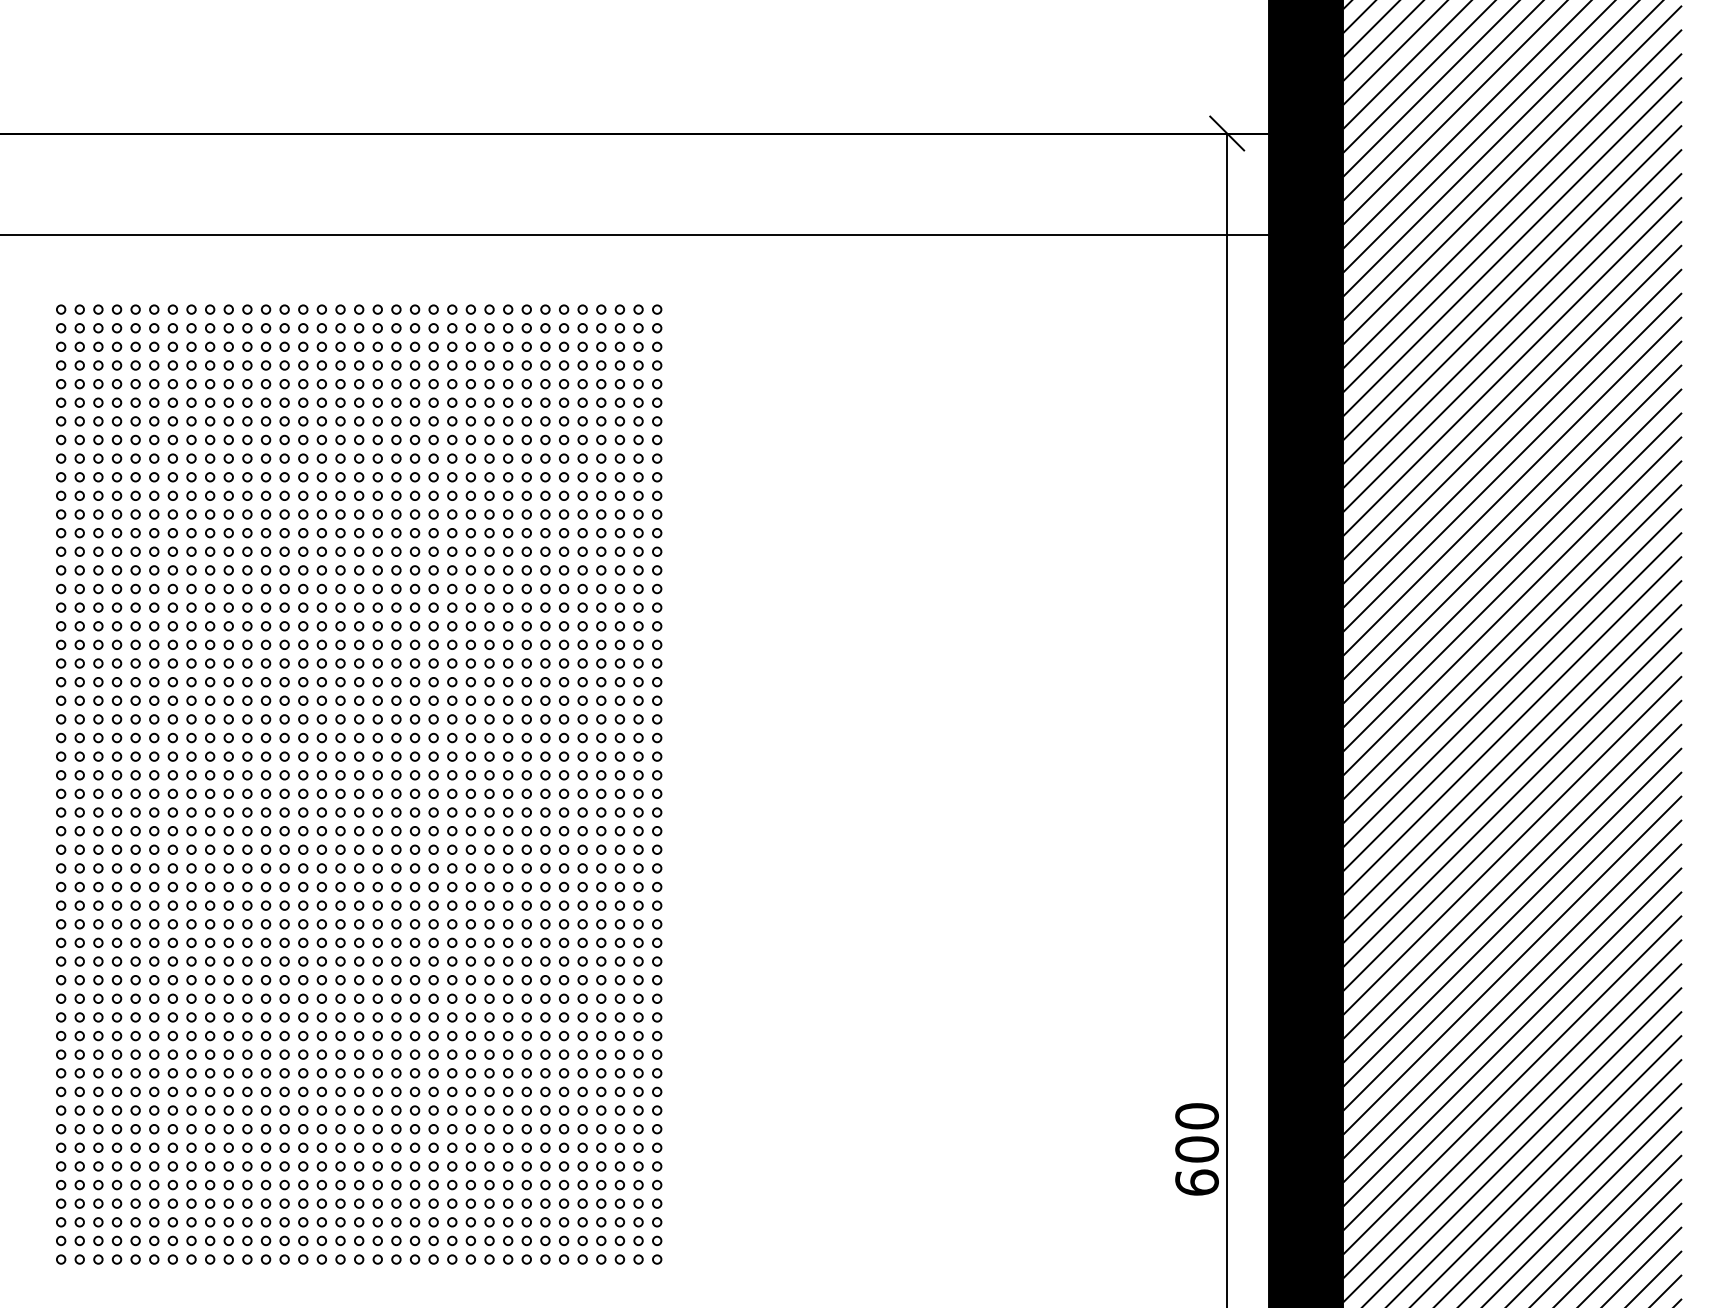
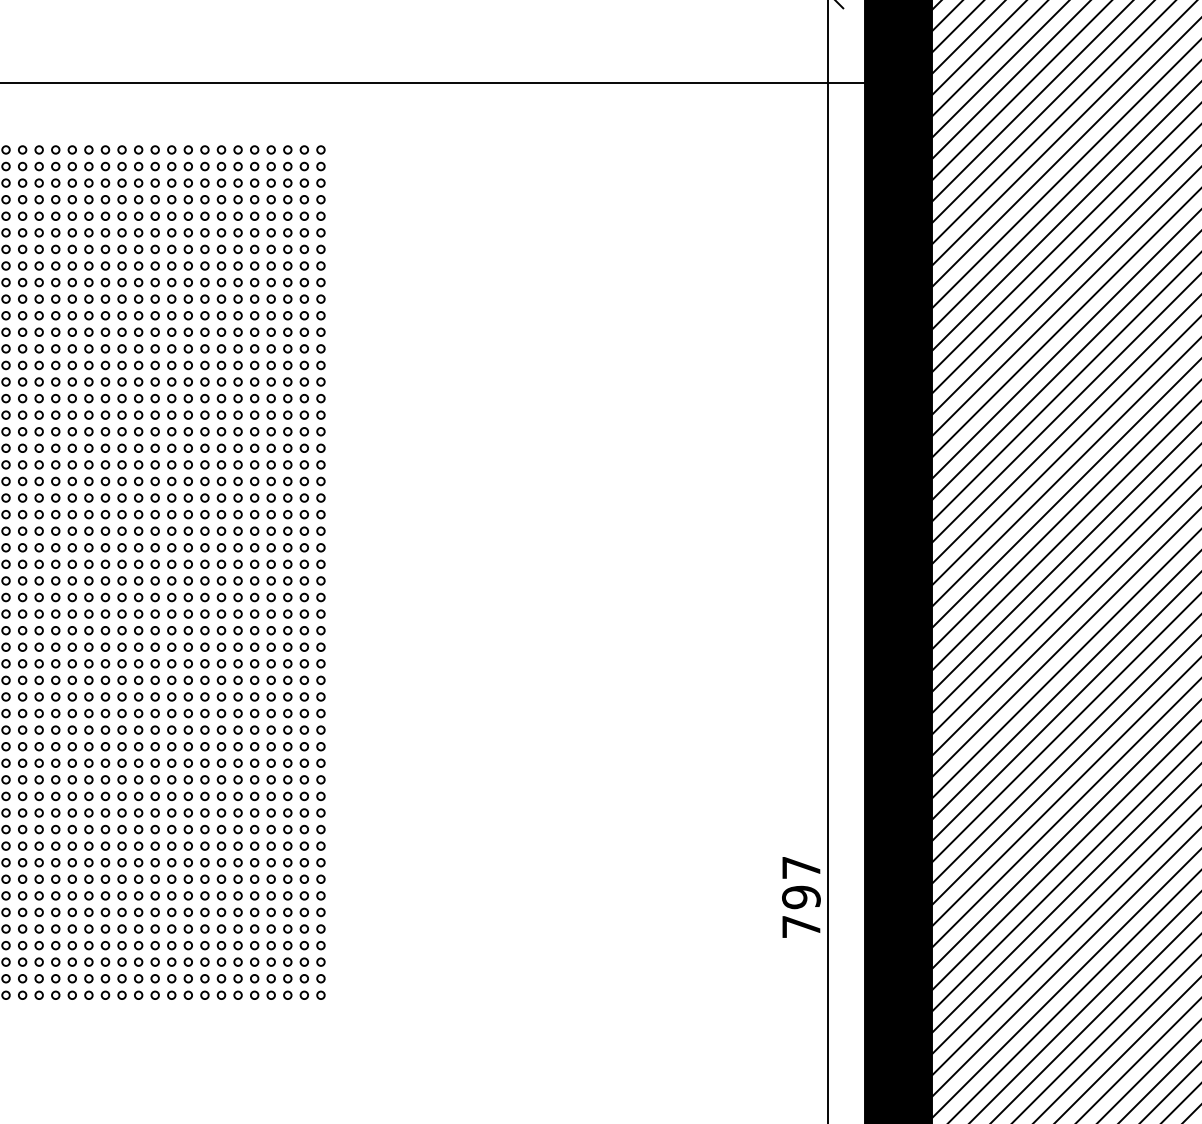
text: (1196, 1149) -> (800, 897), 600 -> 797

